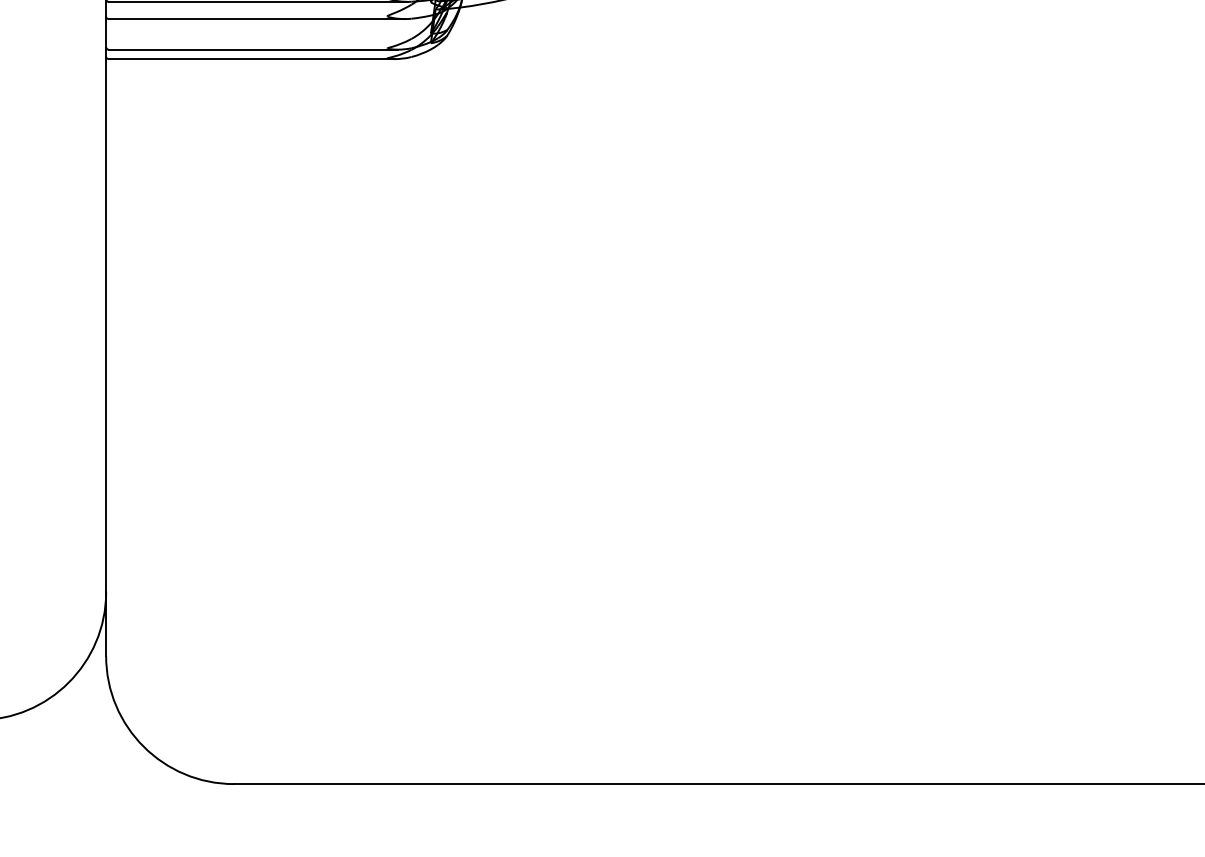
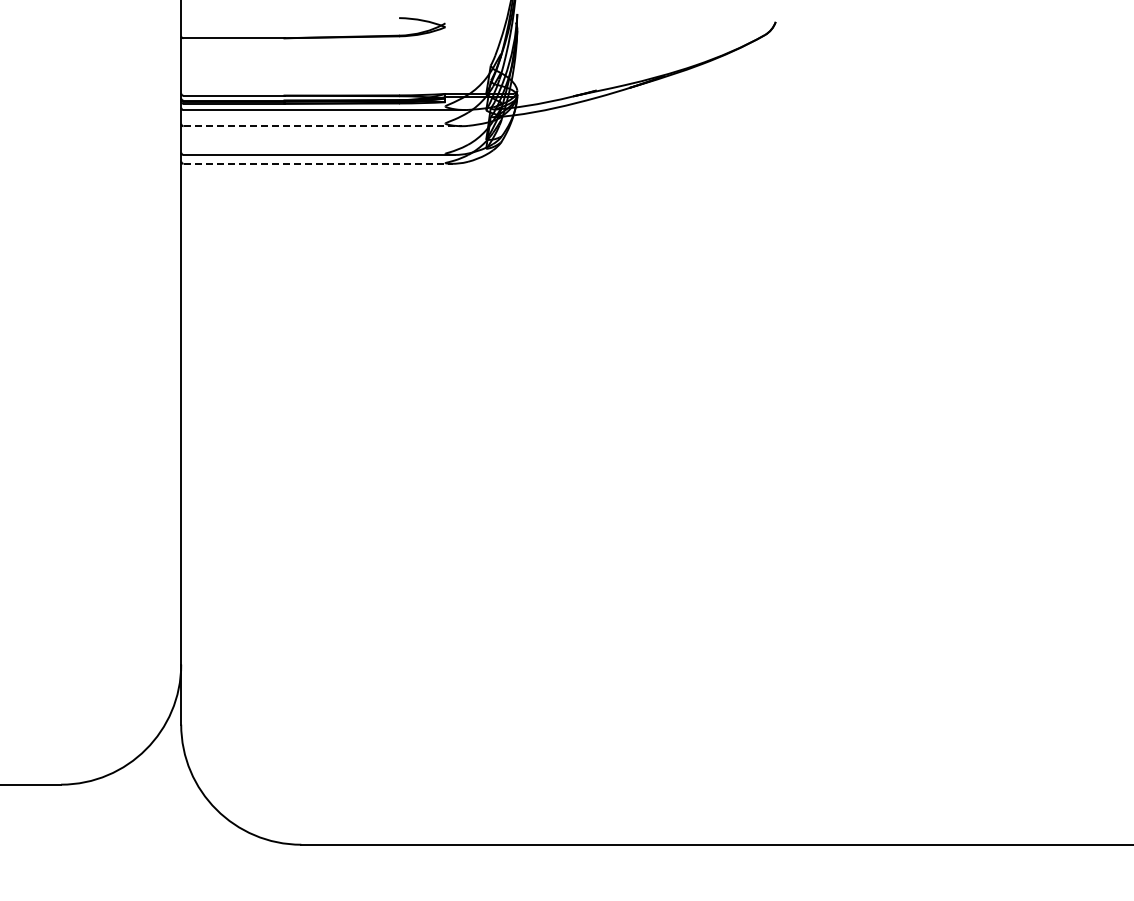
line: (257, 19) -> (323, 126), solid -> dashed
line: (252, 58) -> (318, 163), solid -> dashed

